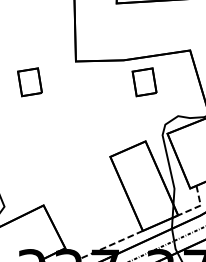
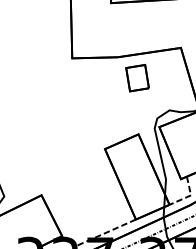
part: (29, 81) -> (28, 77), removed

